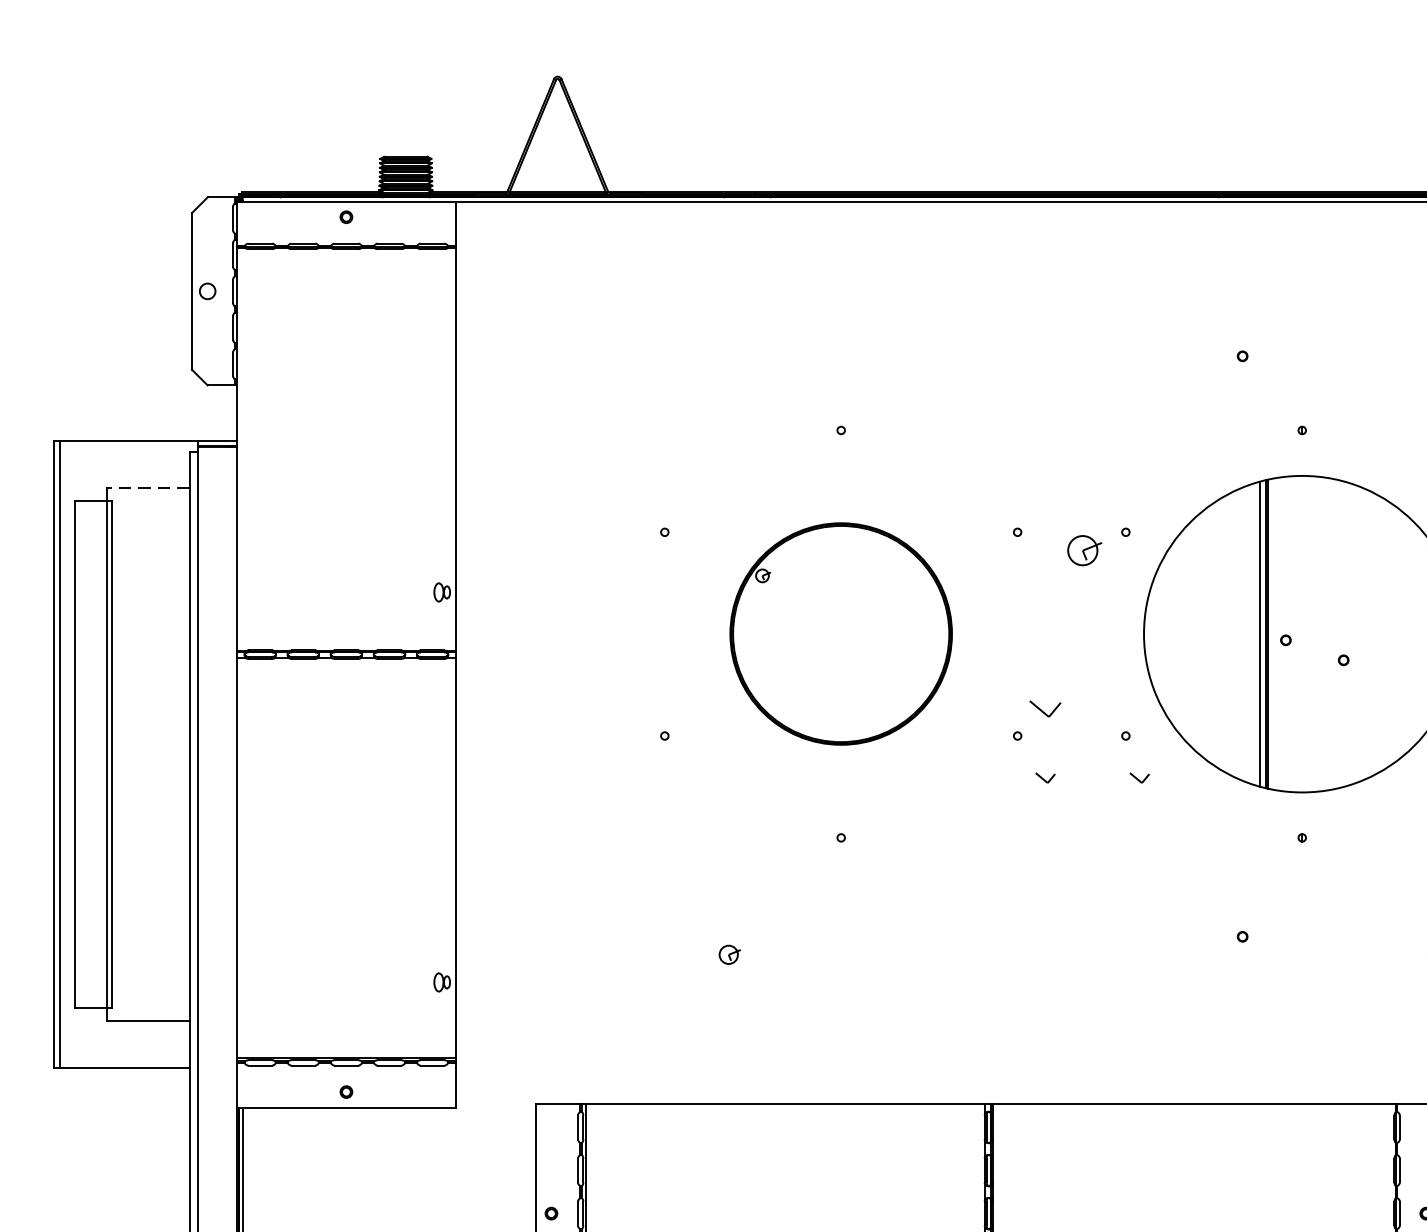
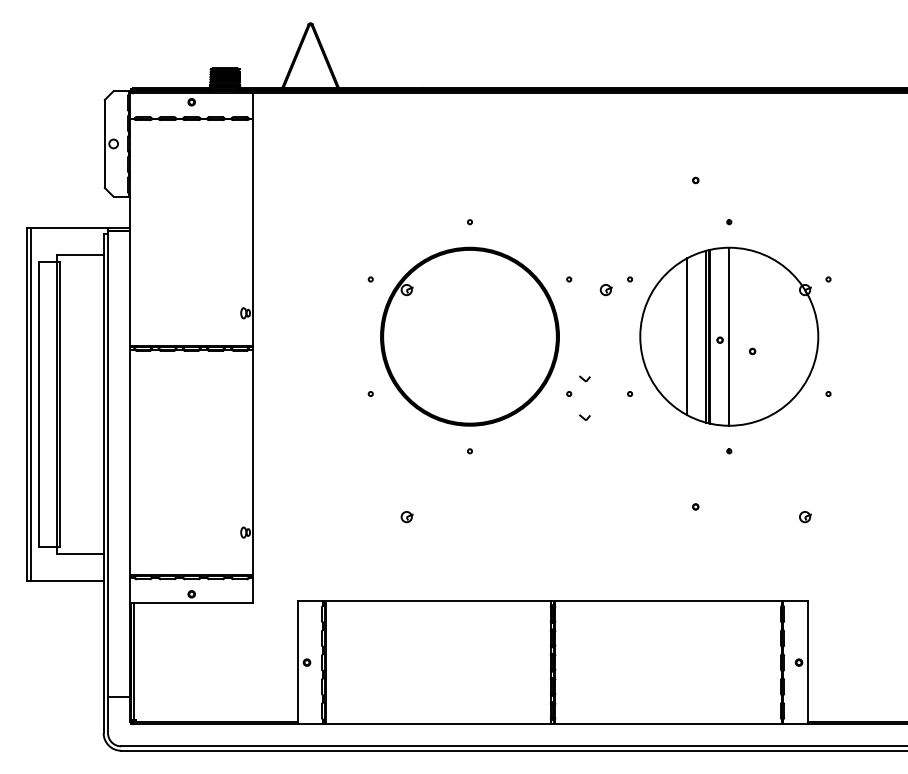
line: (146, 487) -> (79, 254), dashed -> solid
part: (1082, 551) -> (605, 290), size x0.62
part: (840, 633) -> (469, 336), size x1.43
line: (1226, 633) -> (686, 336), added
line: (1300, 633) -> (728, 336), added
part: (1044, 708) -> (584, 378), size x0.62
part: (1139, 777) -> (637, 417), removed

